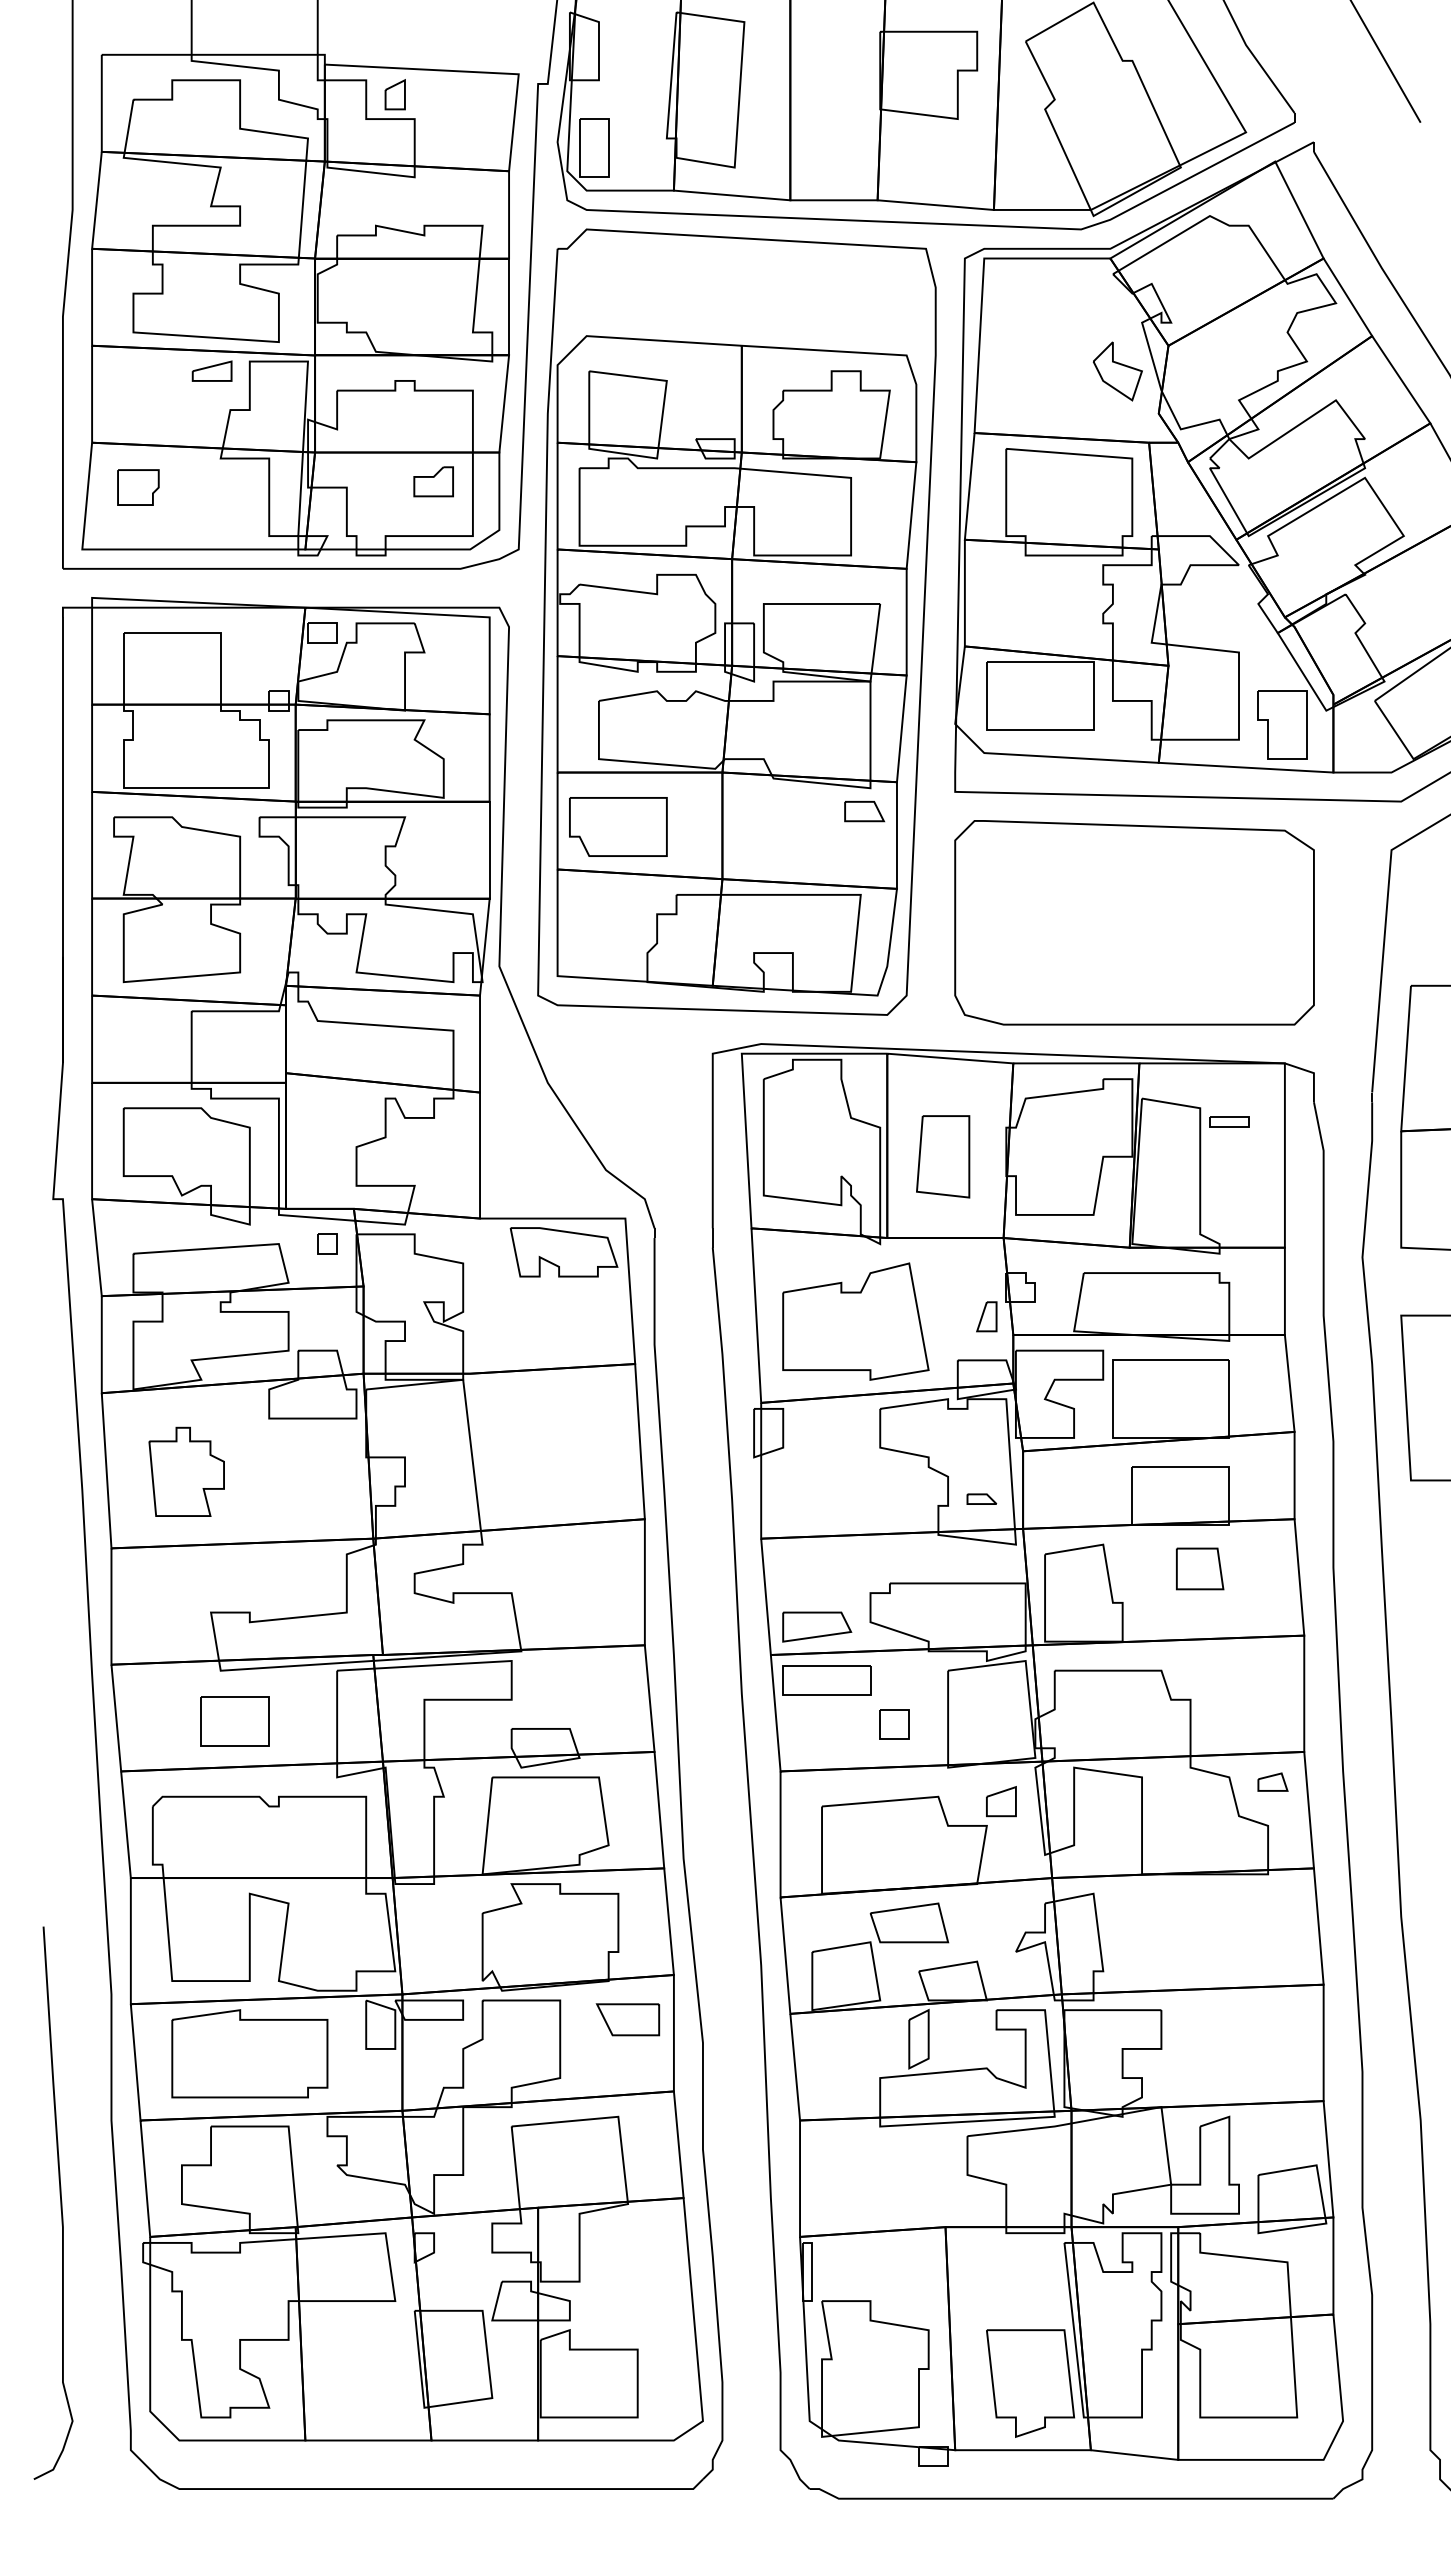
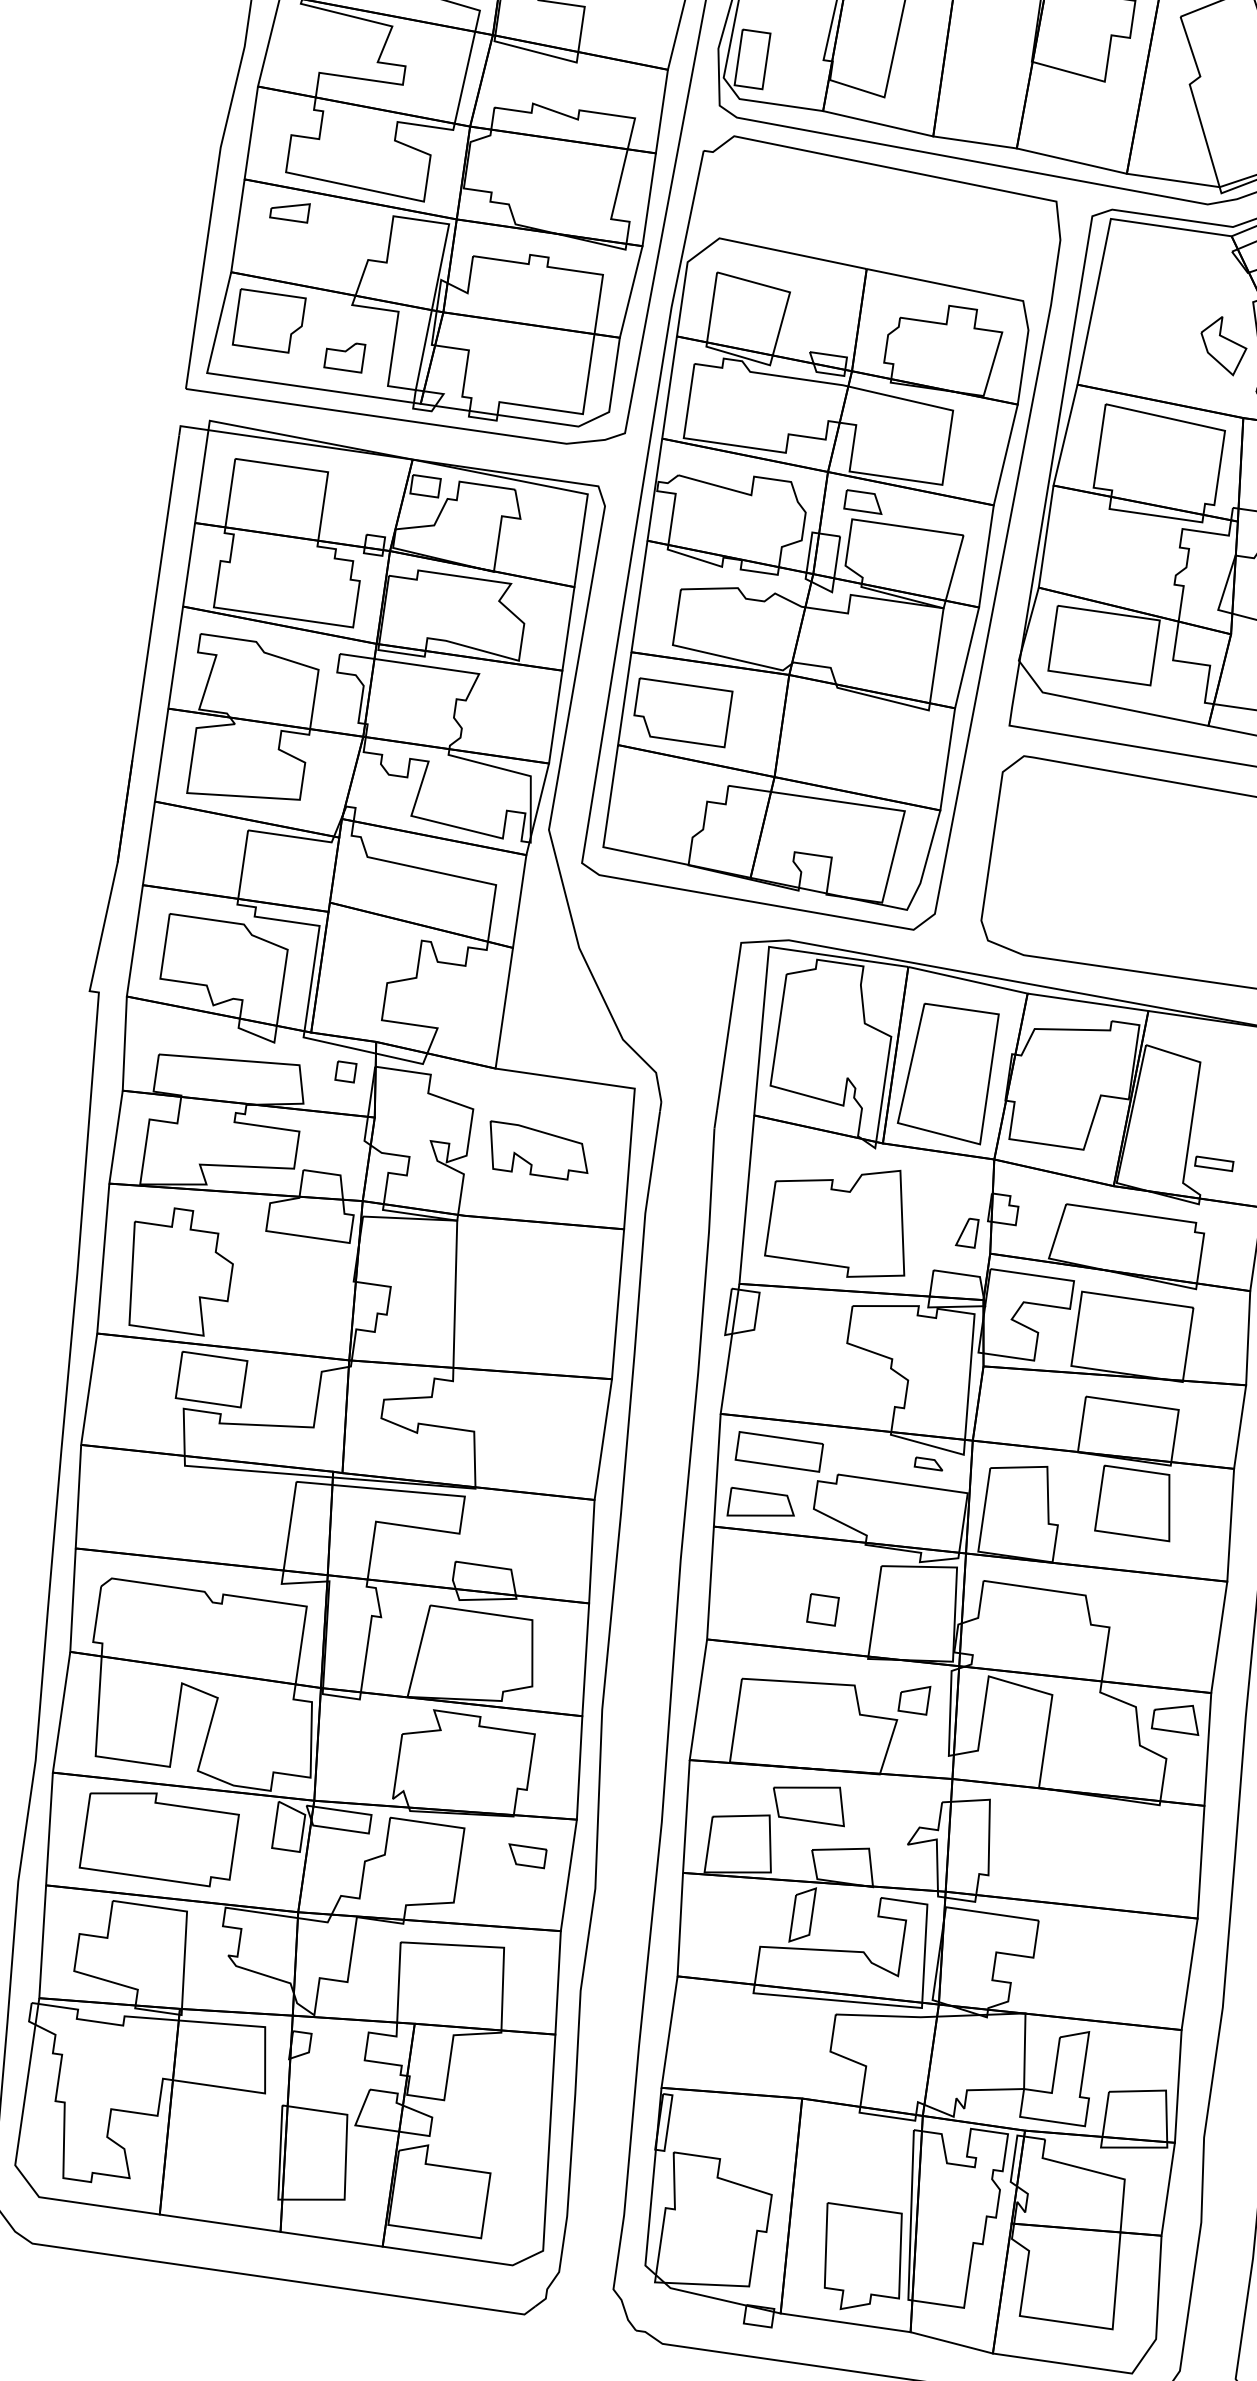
part: (211, 370) -> (289, 210), moved
part: (433, 481) -> (344, 355), moved
part: (138, 487) -> (269, 321), size x1.67
part: (864, 811) -> (864, 501), moved
part: (1229, 1121) -> (1214, 1163), moved
part: (942, 1156) -> (947, 1072), size x1.67
part: (563, 1252) -> (537, 1151), moved
part: (186, 1471) -> (179, 1270), size x1.43
part: (981, 1498) -> (928, 1463), moved
part: (1199, 1568) -> (1136, 1502), size x1.67
part: (826, 1680) -> (779, 1451), moved
part: (234, 1721) -> (210, 1379), moved
part: (1272, 1781) -> (1176, 1716), size x1.67
part: (627, 2019) -> (526, 1855), size x0.62

